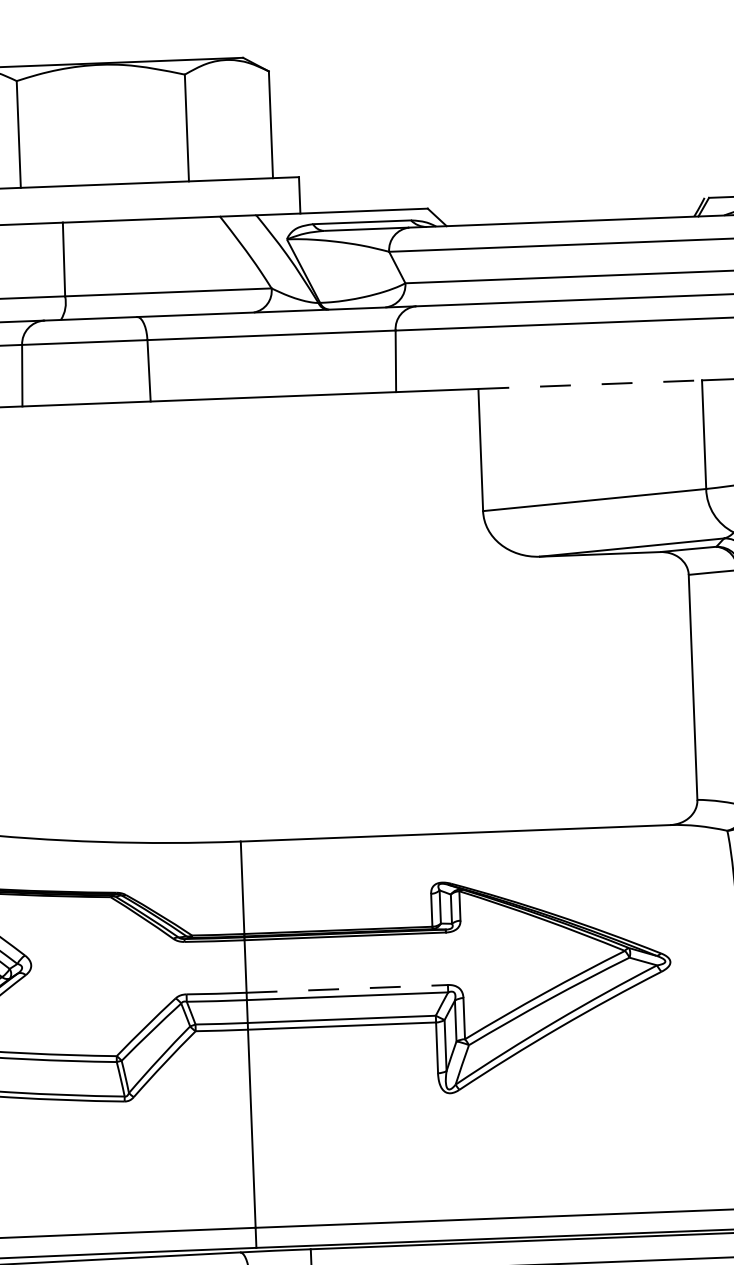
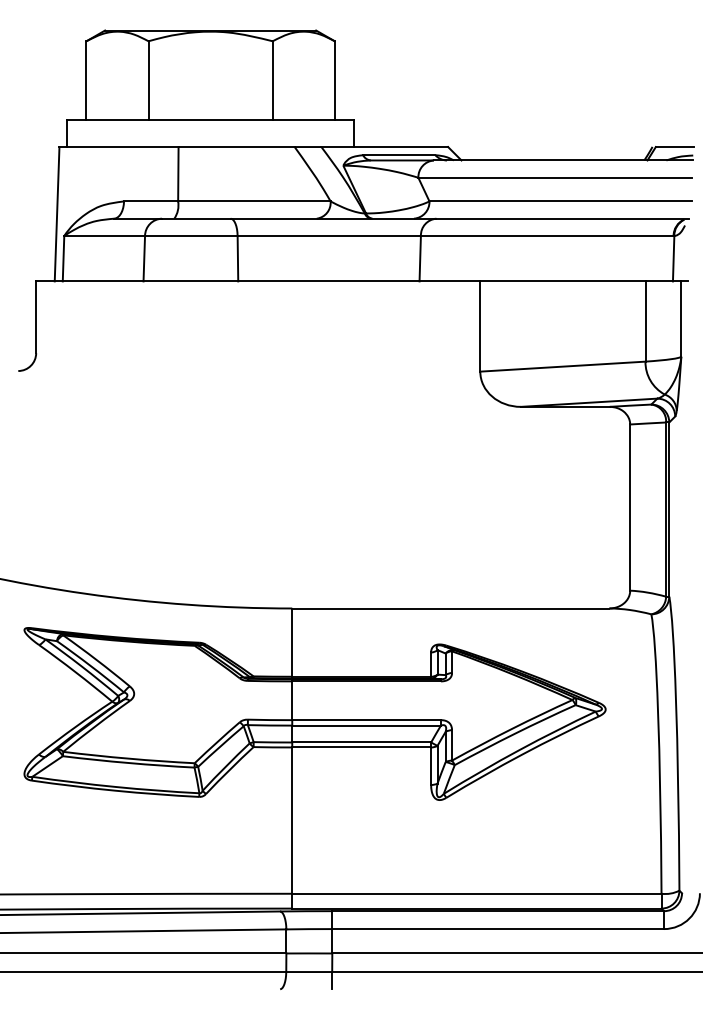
line: (589, 384) -> (562, 281), dashed -> solid
line: (348, 989) -> (367, 720), dashed -> solid

